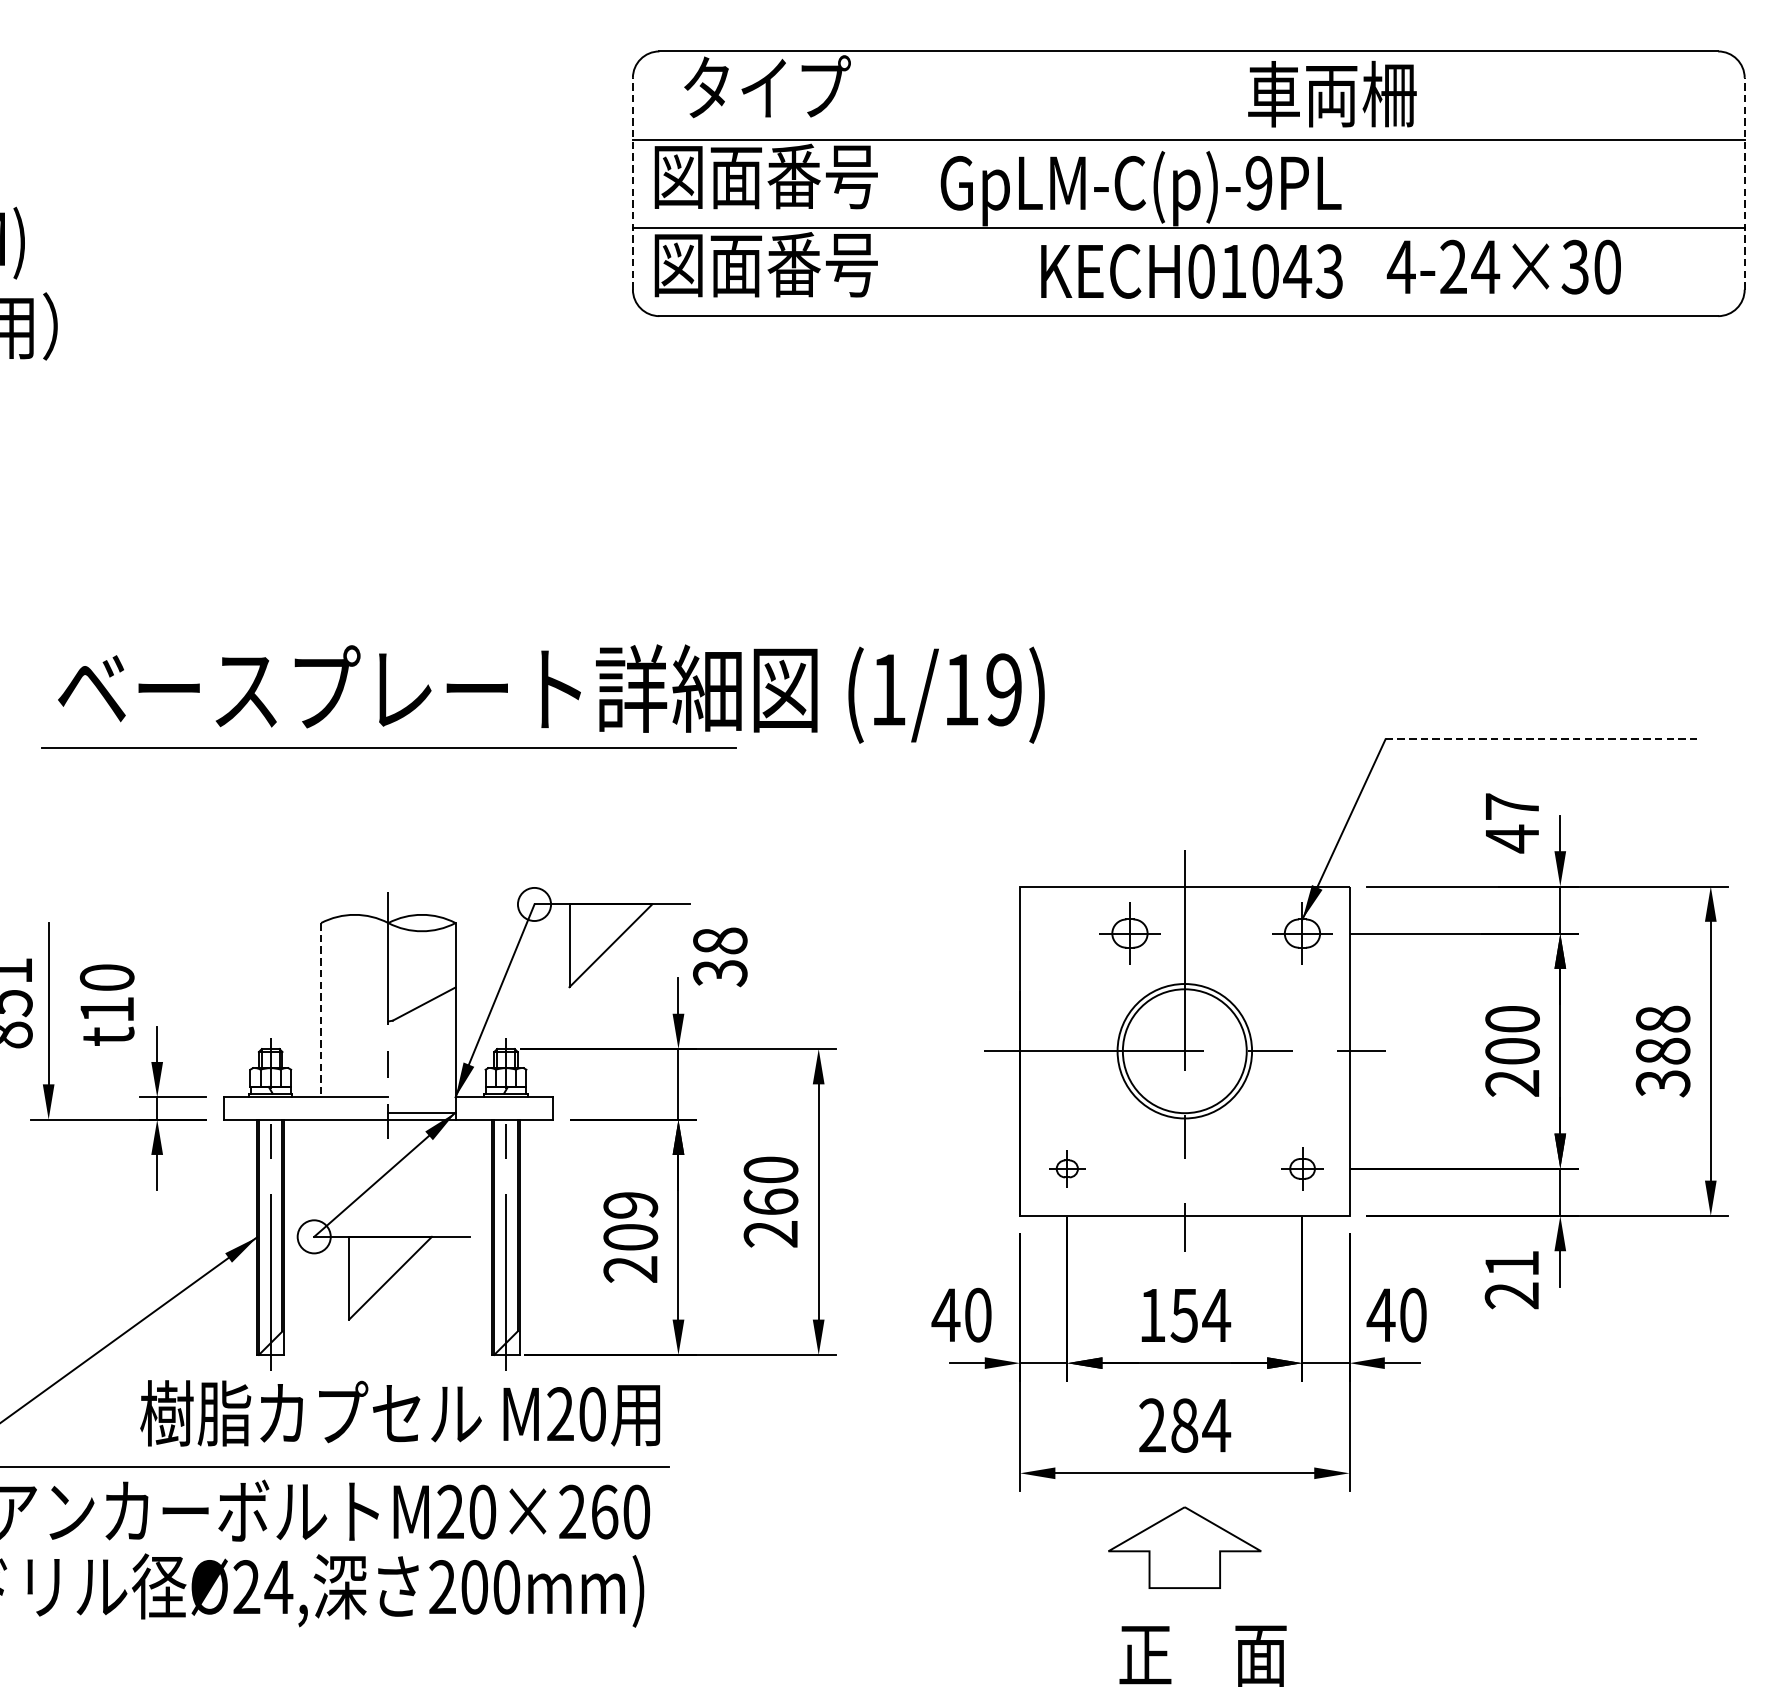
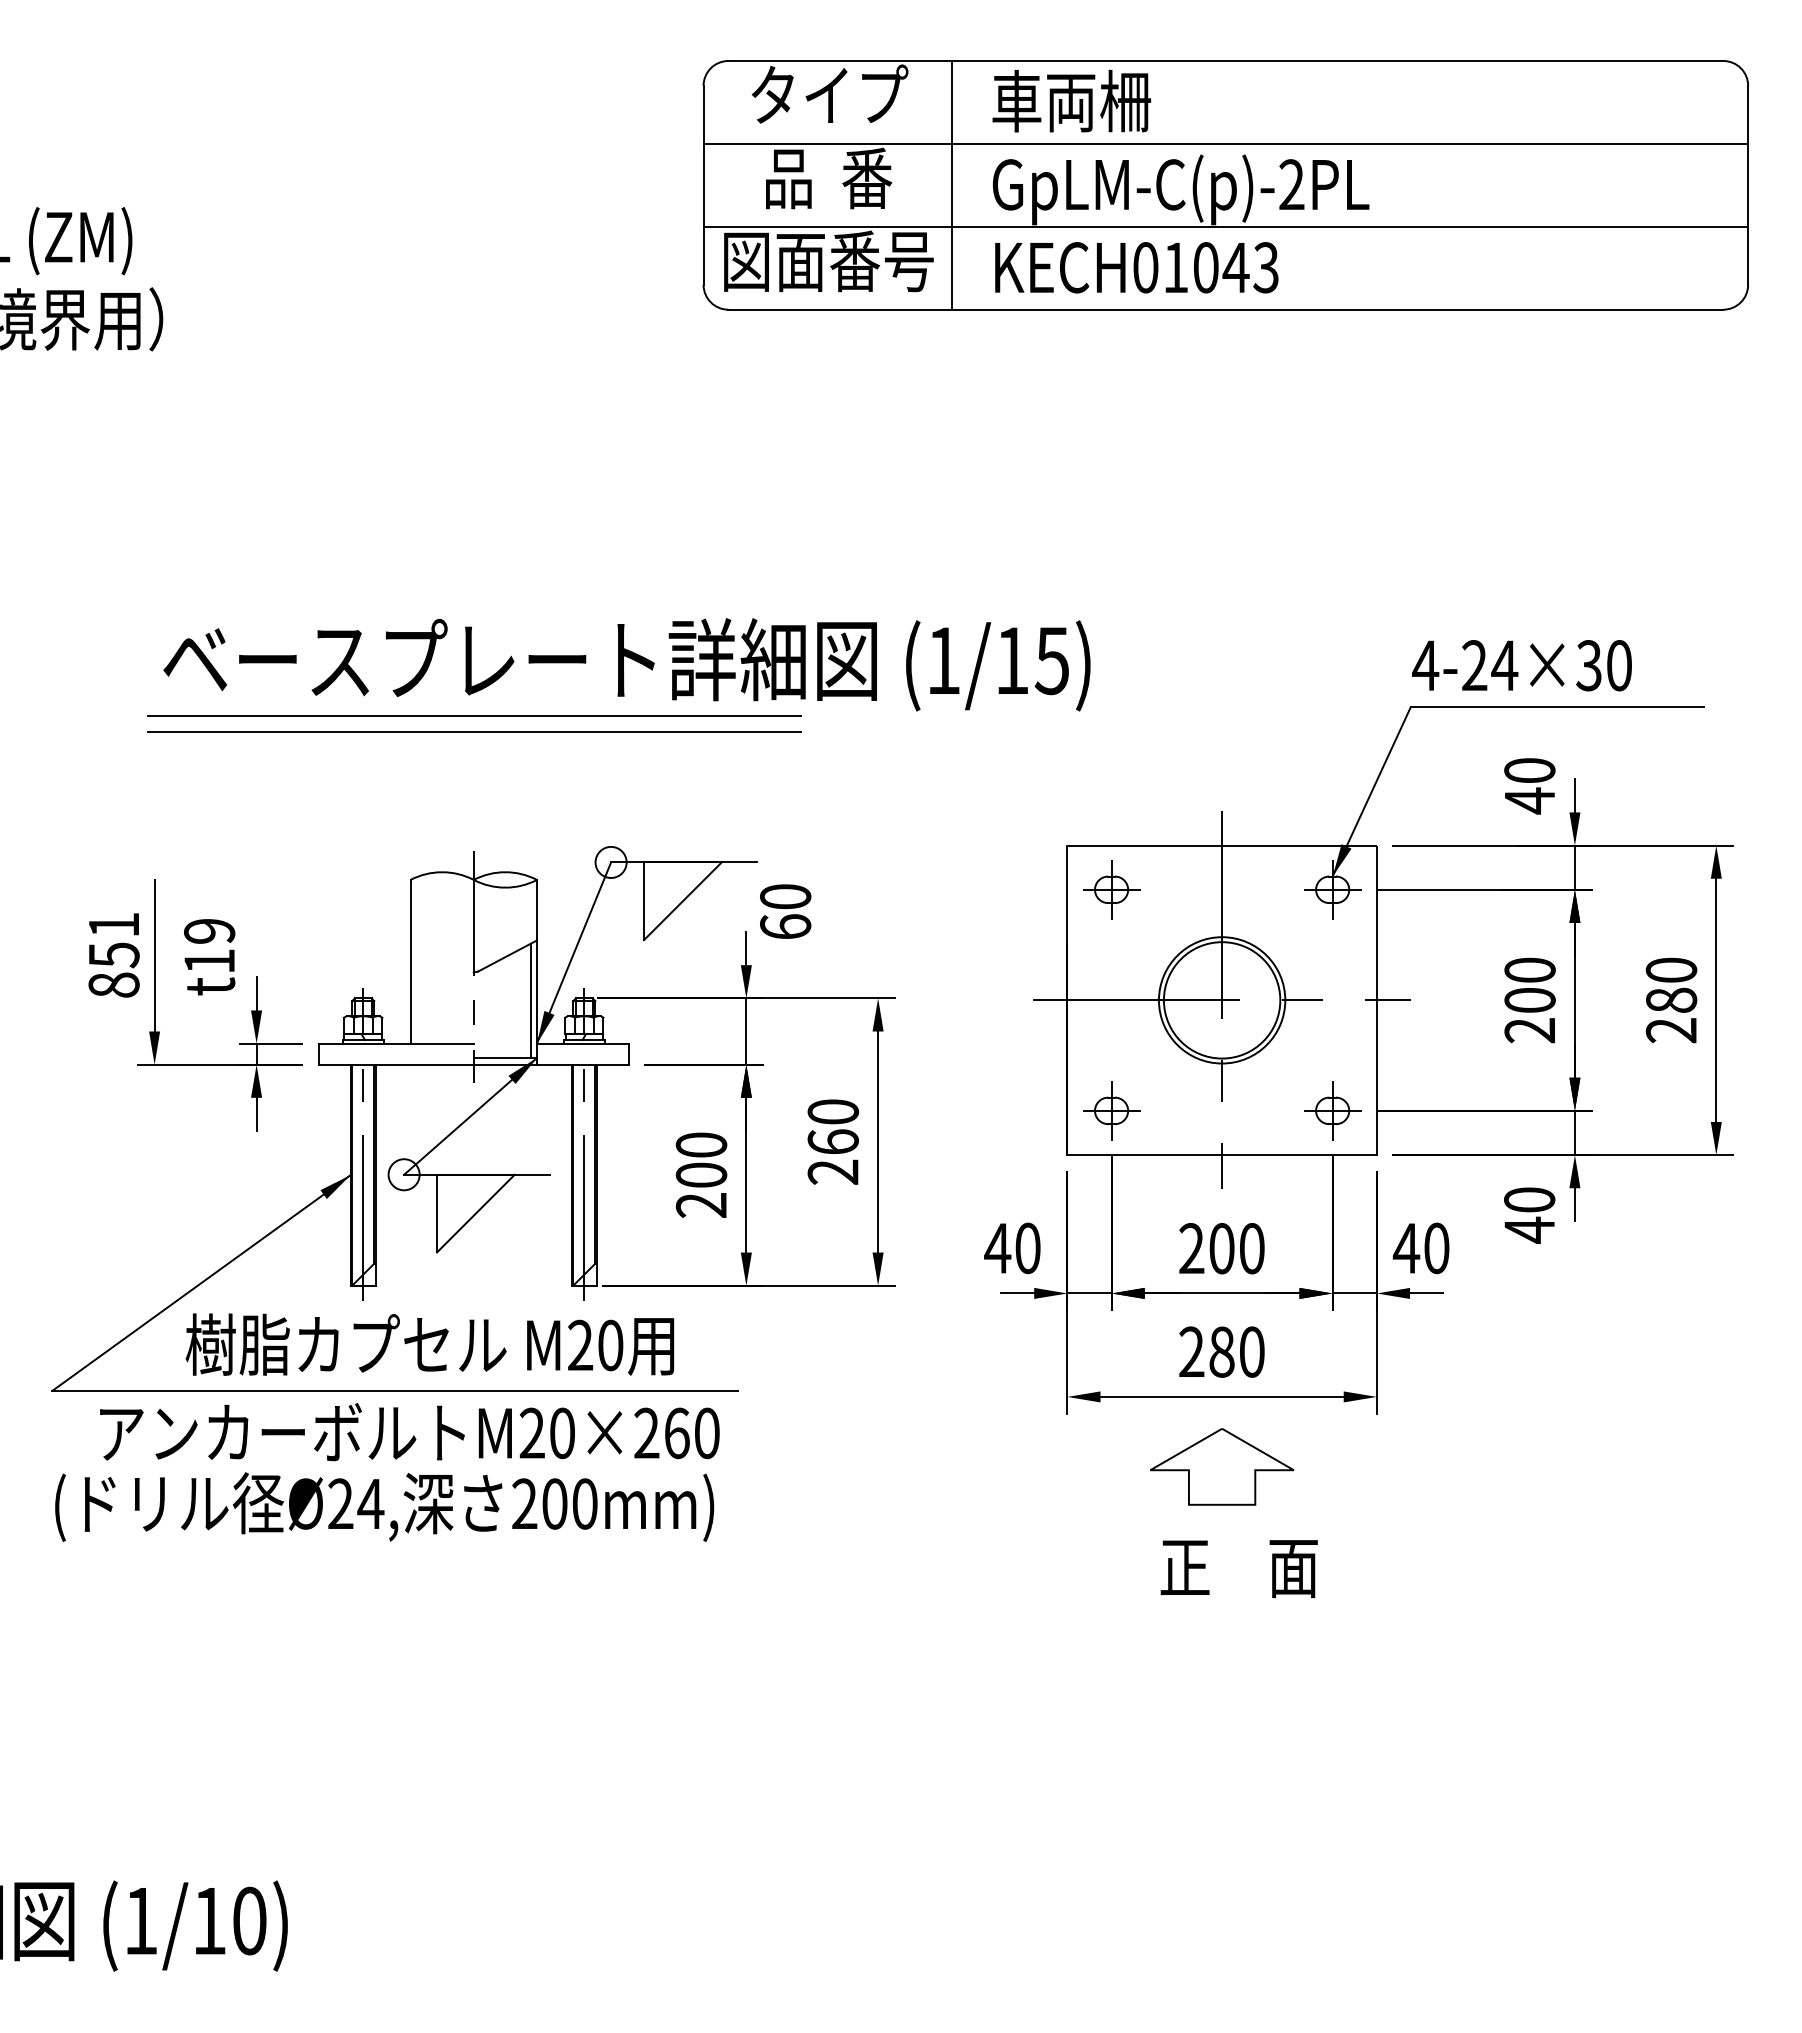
text: (1332, 93) -> (1071, 100), moved
text: (765, 176) -> (828, 178), 図面番号 -> 品  番
line: (632, 182) -> (703, 184), dashed -> solid
line: (897, 182) -> (952, 184), added
text: (1258, 182) -> (1291, 184), GpLM-C(p)-9PL -> GpLM-C(p)-2PL
line: (1745, 182) -> (1748, 184), dashed -> solid
text: (1503, 266) -> (1521, 665), moved
text: (1191, 271) -> (1136, 267), moved
text: (1003, 689) -> (1051, 660), (1/19) -> (1/15)
line: (1541, 739) -> (1557, 707), dashed -> solid
line: (388, 766) -> (473, 732), added
text: (1511, 806) -> (1529, 770), 47 -> 40
part: (1129, 933) -> (1111, 889), moved
text: (720, 957) -> (785, 912), 38 -> 60
text: (107, 976) -> (209, 930), t10 -> t19
line: (321, 1009) -> (410, 961), dashed -> solid
line: (448, 1051) -> (530, 1000), added
text: (1663, 1051) -> (1671, 1000), 388 -> 280
part: (1067, 1168) -> (1111, 1110), size x1.67
part: (1302, 1168) -> (1332, 1110), size x1.43
text: (630, 1204) -> (701, 1144), 209 -> 200
text: (1511, 1280) -> (1529, 1215), 21 -> 40
text: (1185, 1315) -> (1222, 1248), 154 -> 200
text: (399, 1413) -> (429, 1344), moved
text: (1216, 1424) -> (1251, 1351), 284 -> 280

